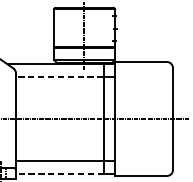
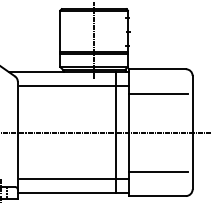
line: (61, 77) -> (68, 86), dashed -> solid
line: (141, 83) -> (157, 93), added
line: (141, 153) -> (157, 171), added
line: (59, 173) -> (66, 193), dashed -> solid

